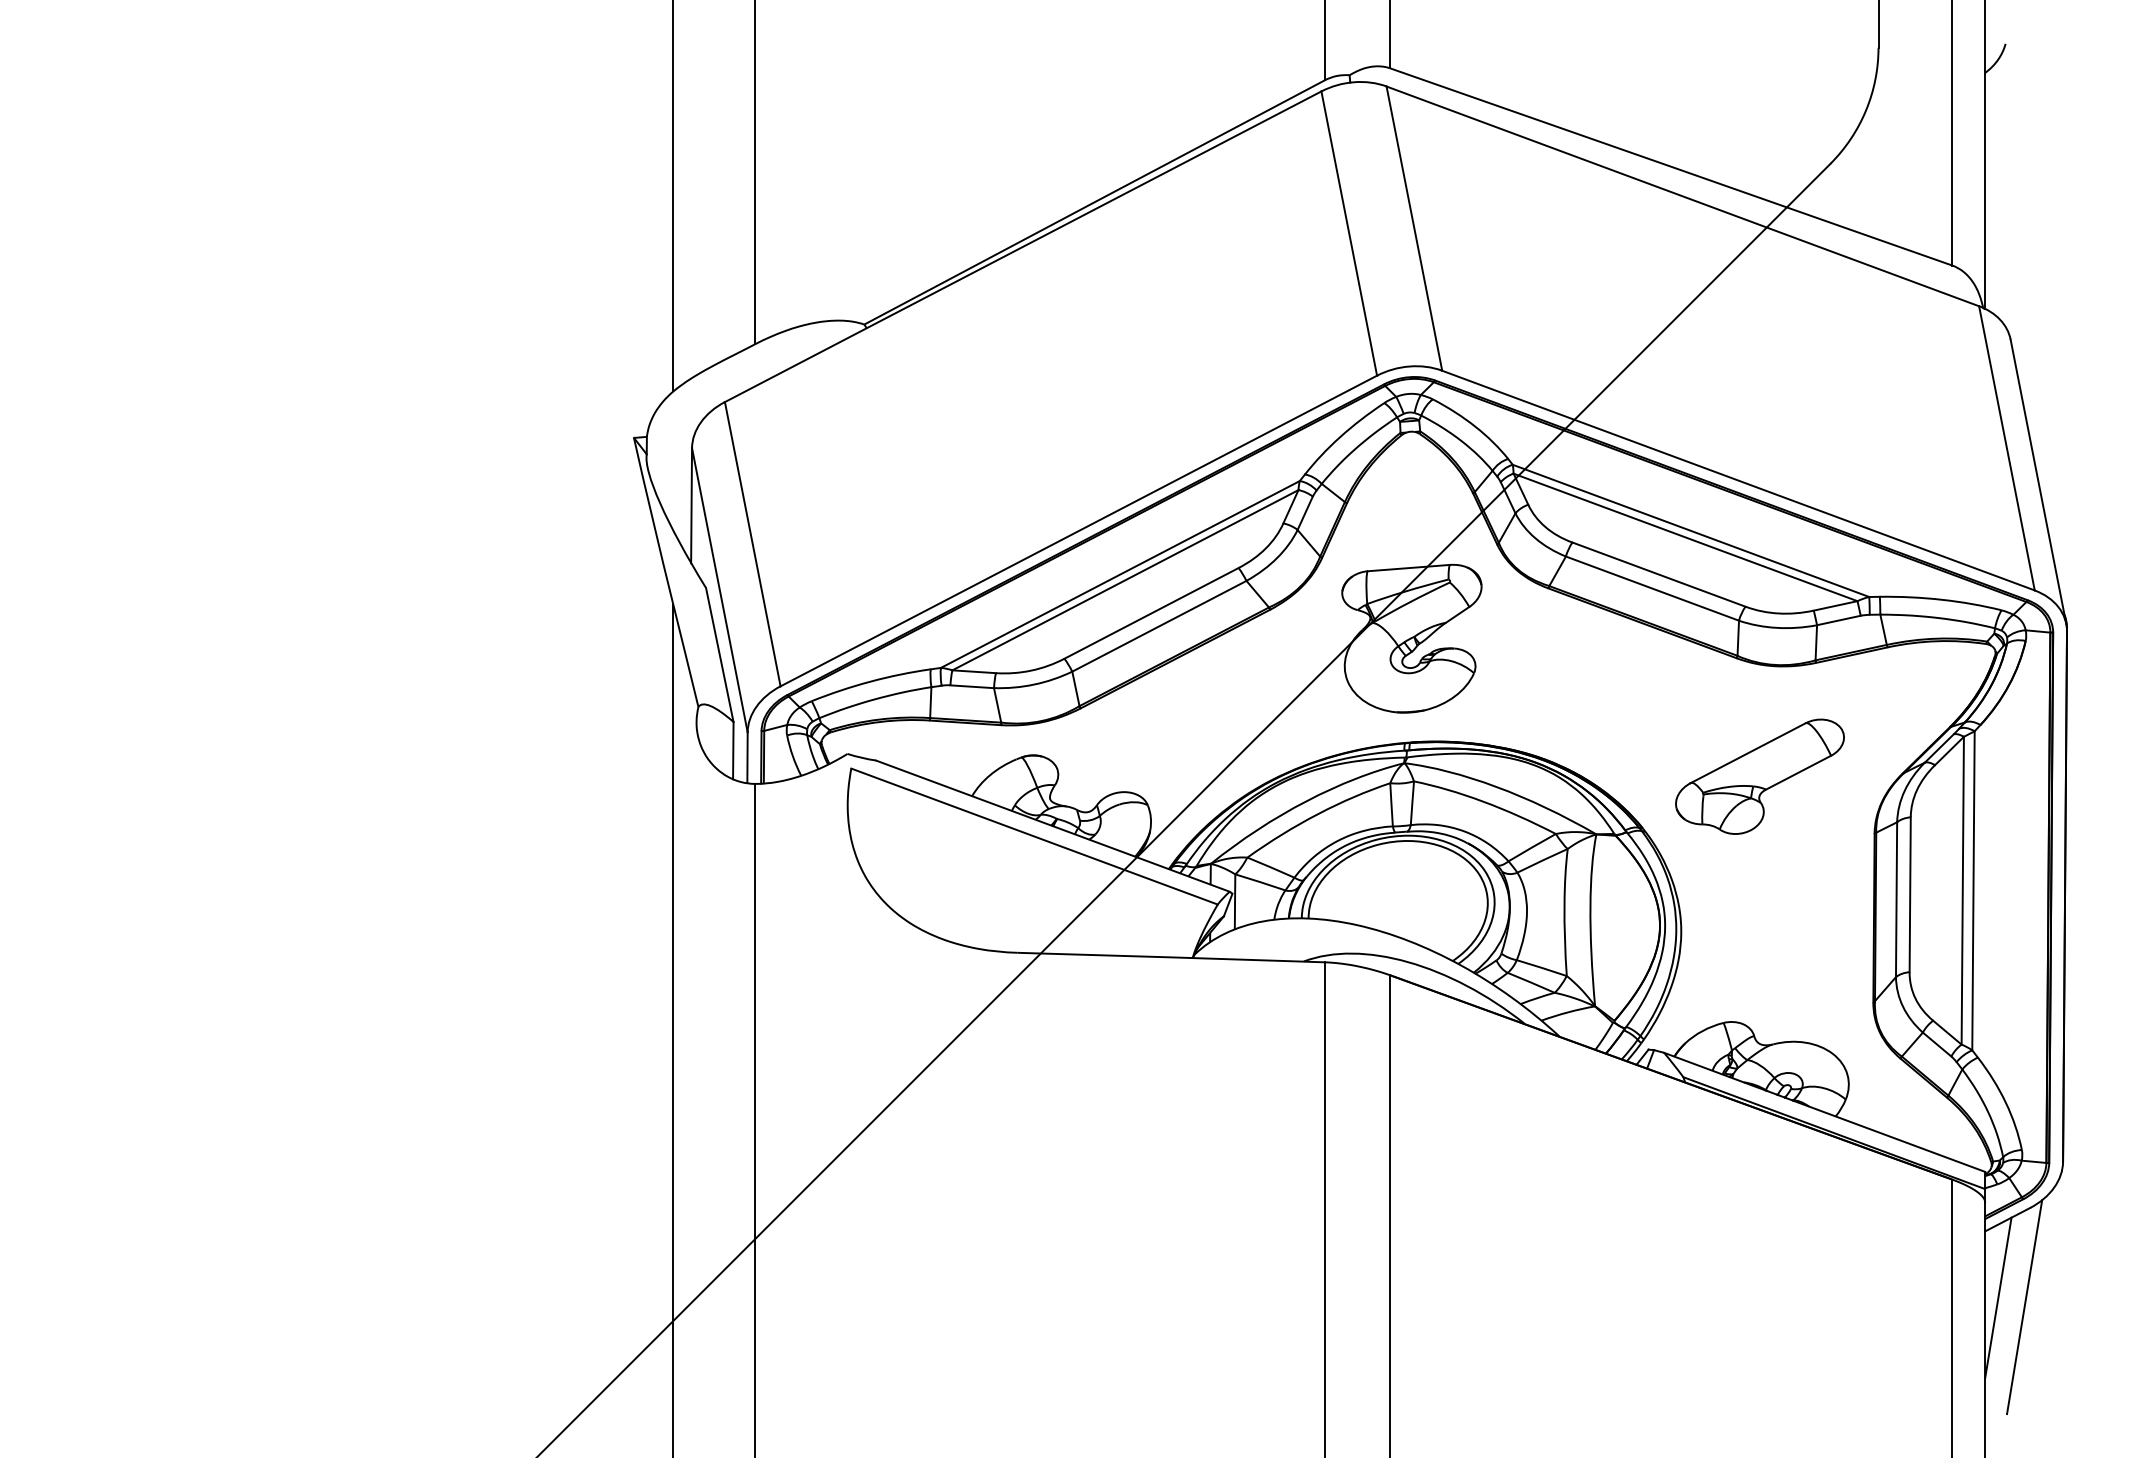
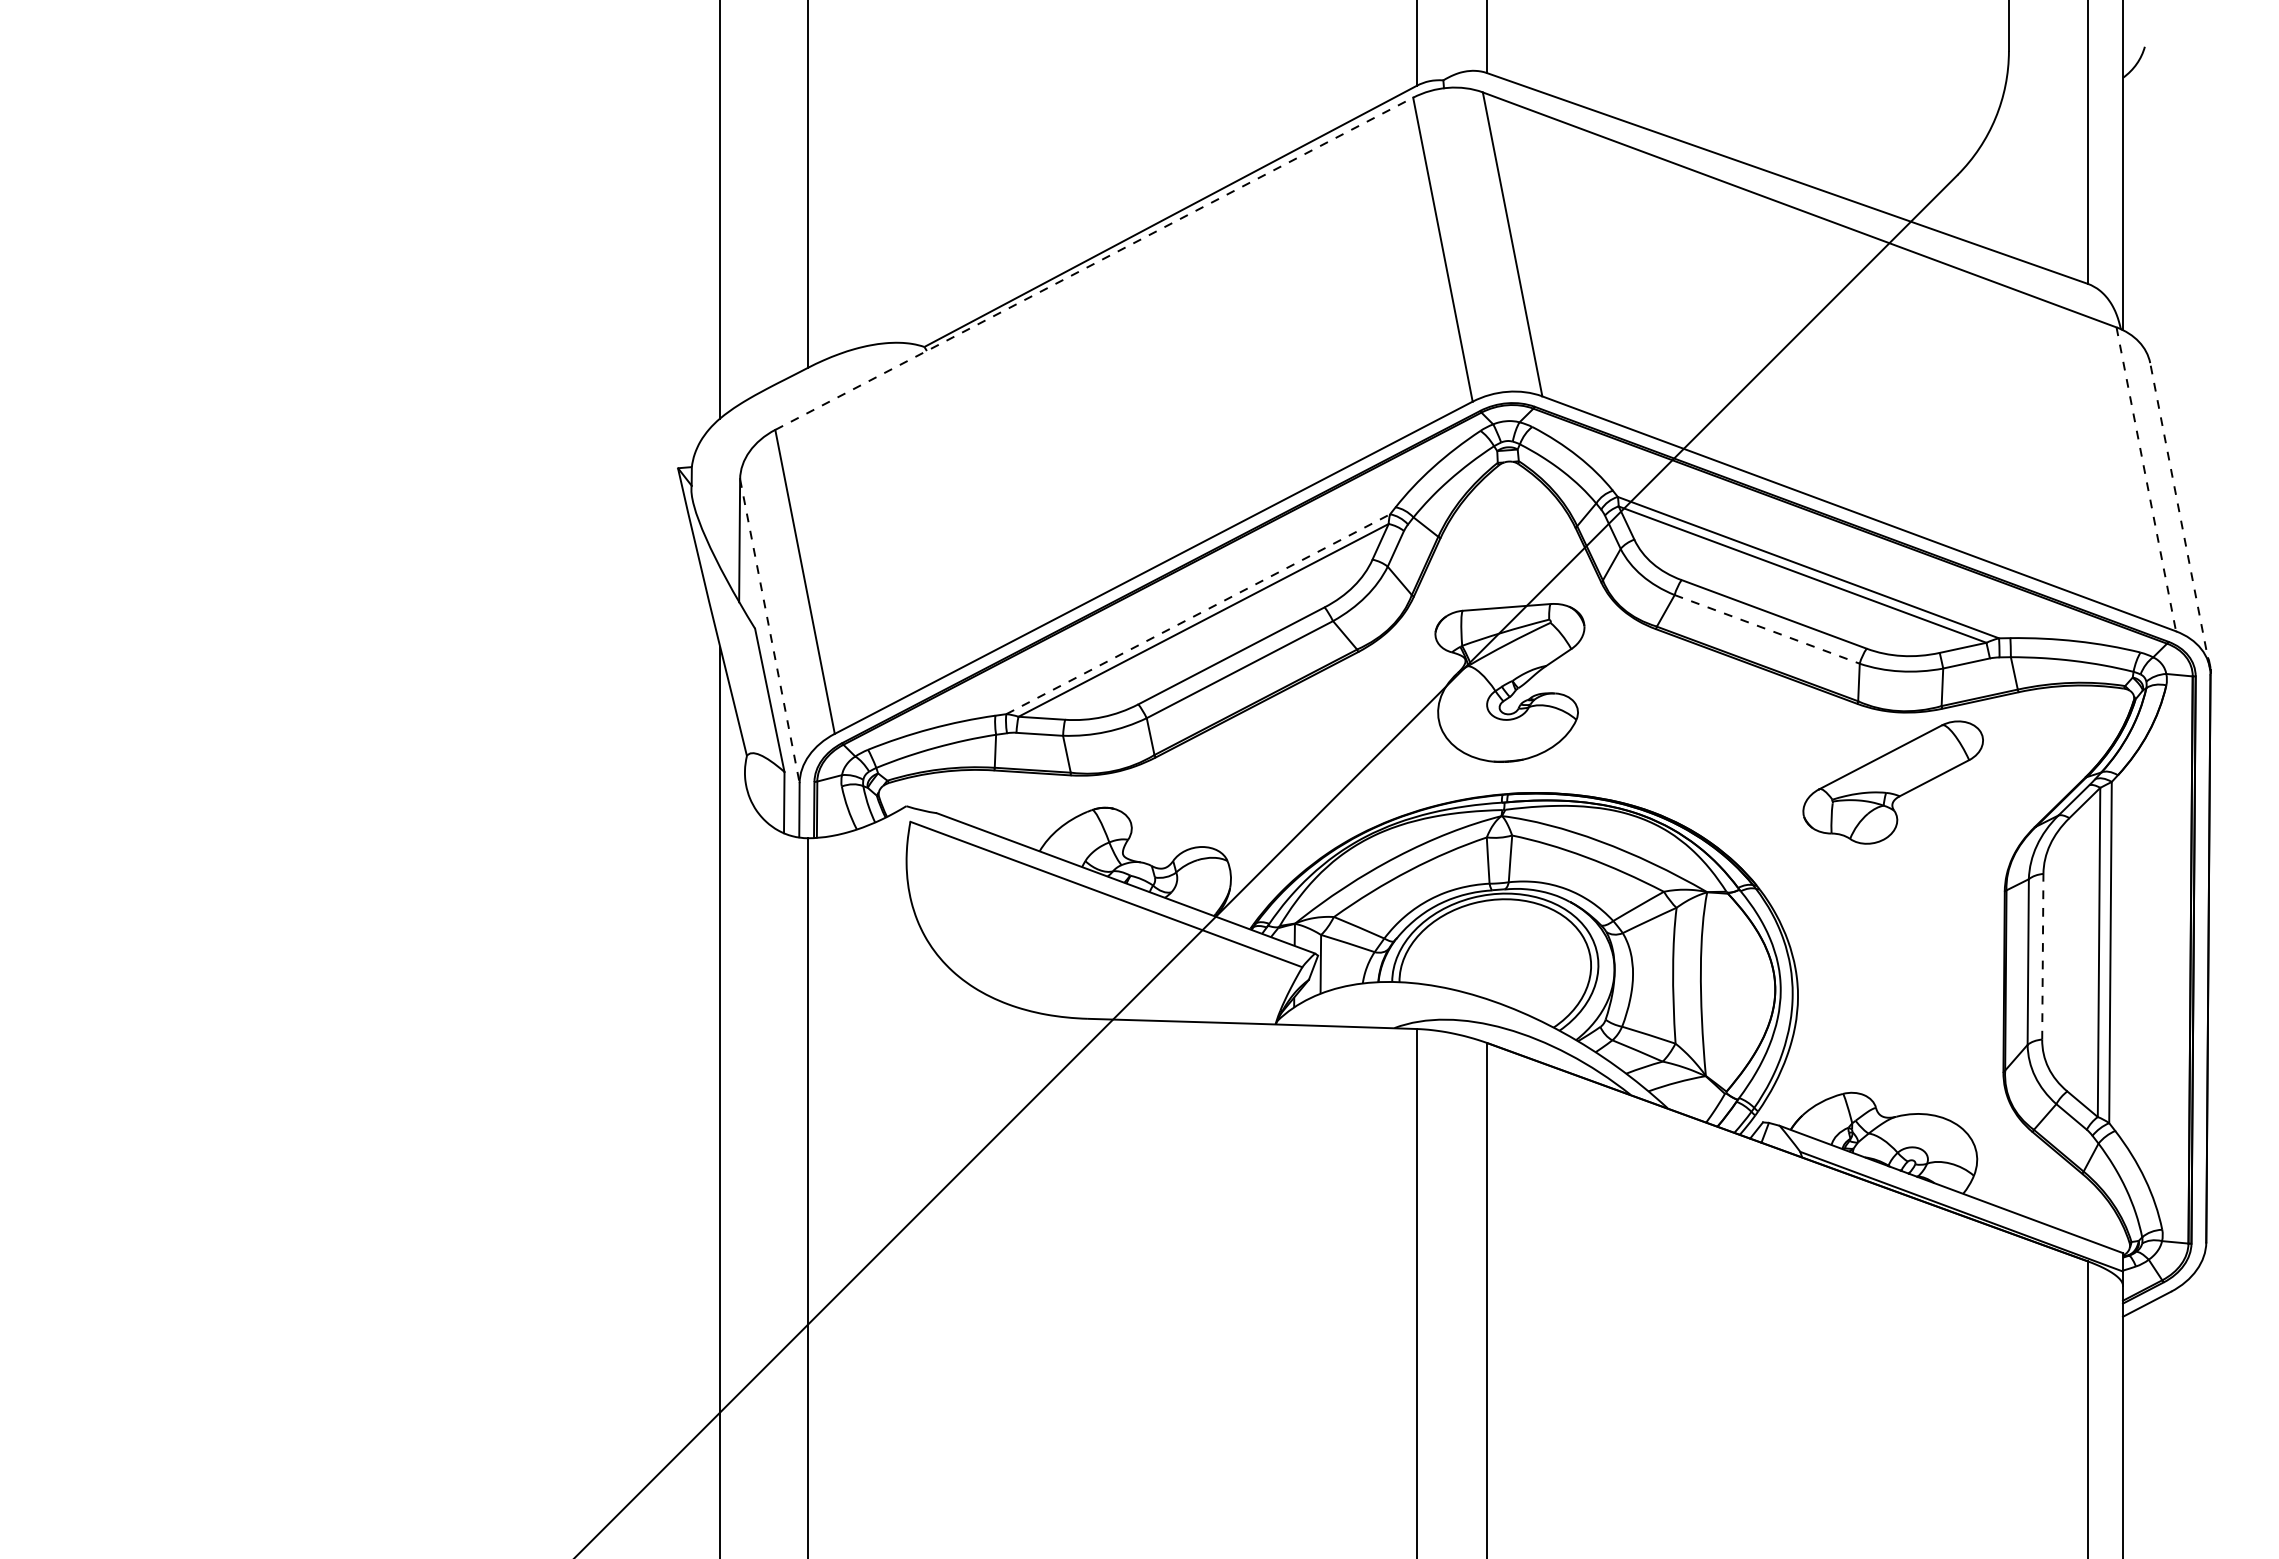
line: (1023, 246) -> (1094, 263), solid -> dashed
line: (2007, 448) -> (2146, 479), solid -> dashed
line: (2038, 482) -> (2179, 515), solid -> dashed
line: (1120, 574) -> (1198, 614), solid -> dashed
line: (1652, 588) -> (1767, 629), solid -> dashed
line: (719, 590) -> (769, 631), solid -> dashed
part: (1759, 776) -> (1892, 782), moved
line: (1909, 894) -> (2042, 956), solid -> dashed
line: (1998, 1297) -> (2137, 1387), removed
line: (2023, 1306) -> (2164, 1397), removed

